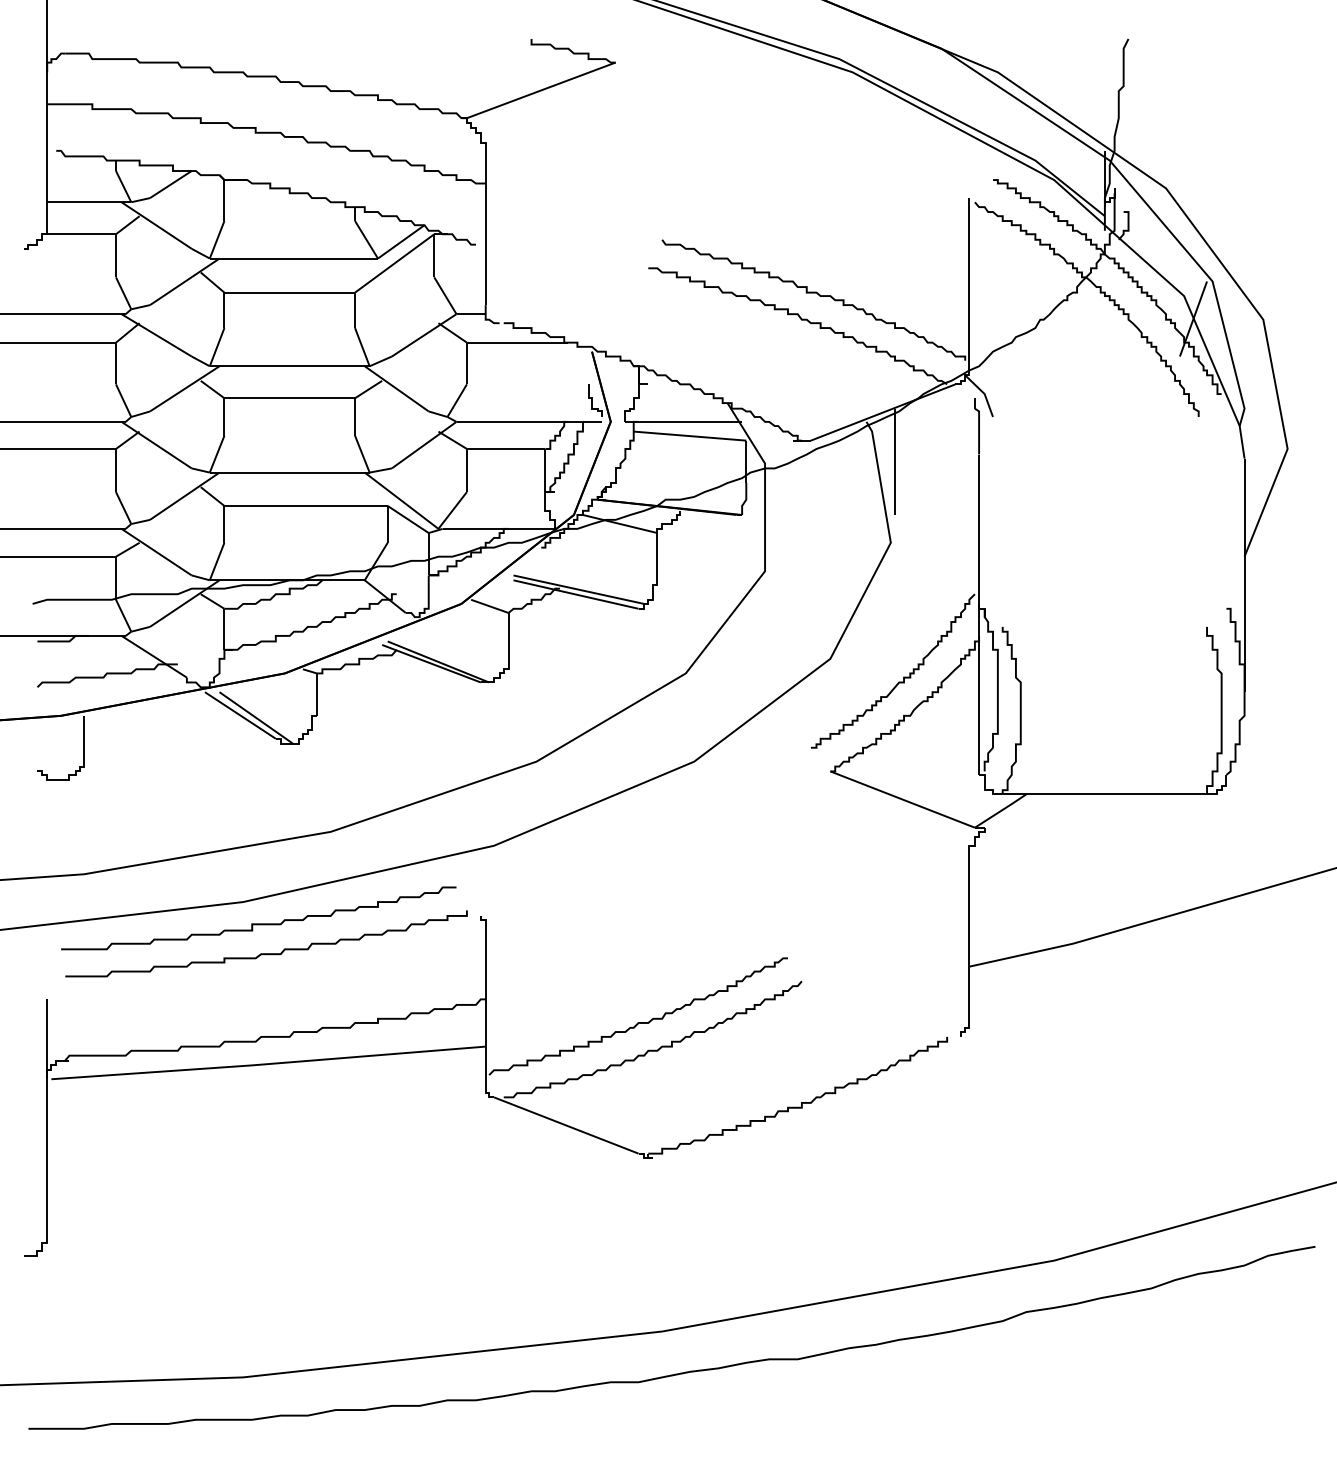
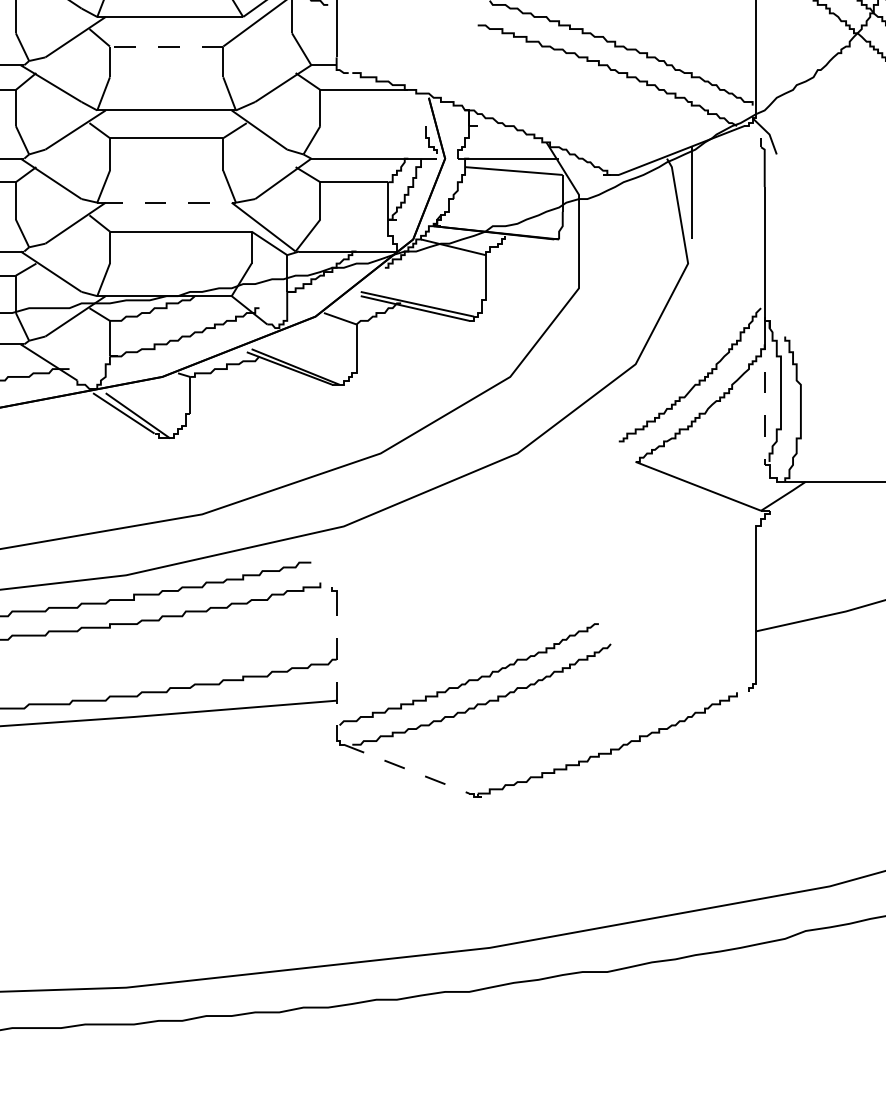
line: (289, 292) -> (166, 46), solid -> dashed
line: (289, 472) -> (166, 202), solid -> dashed
line: (979, 696) -> (765, 396), solid -> dashed
line: (485, 1002) -> (336, 662), solid -> dashed
line: (566, 1125) -> (406, 769), solid -> dashed

